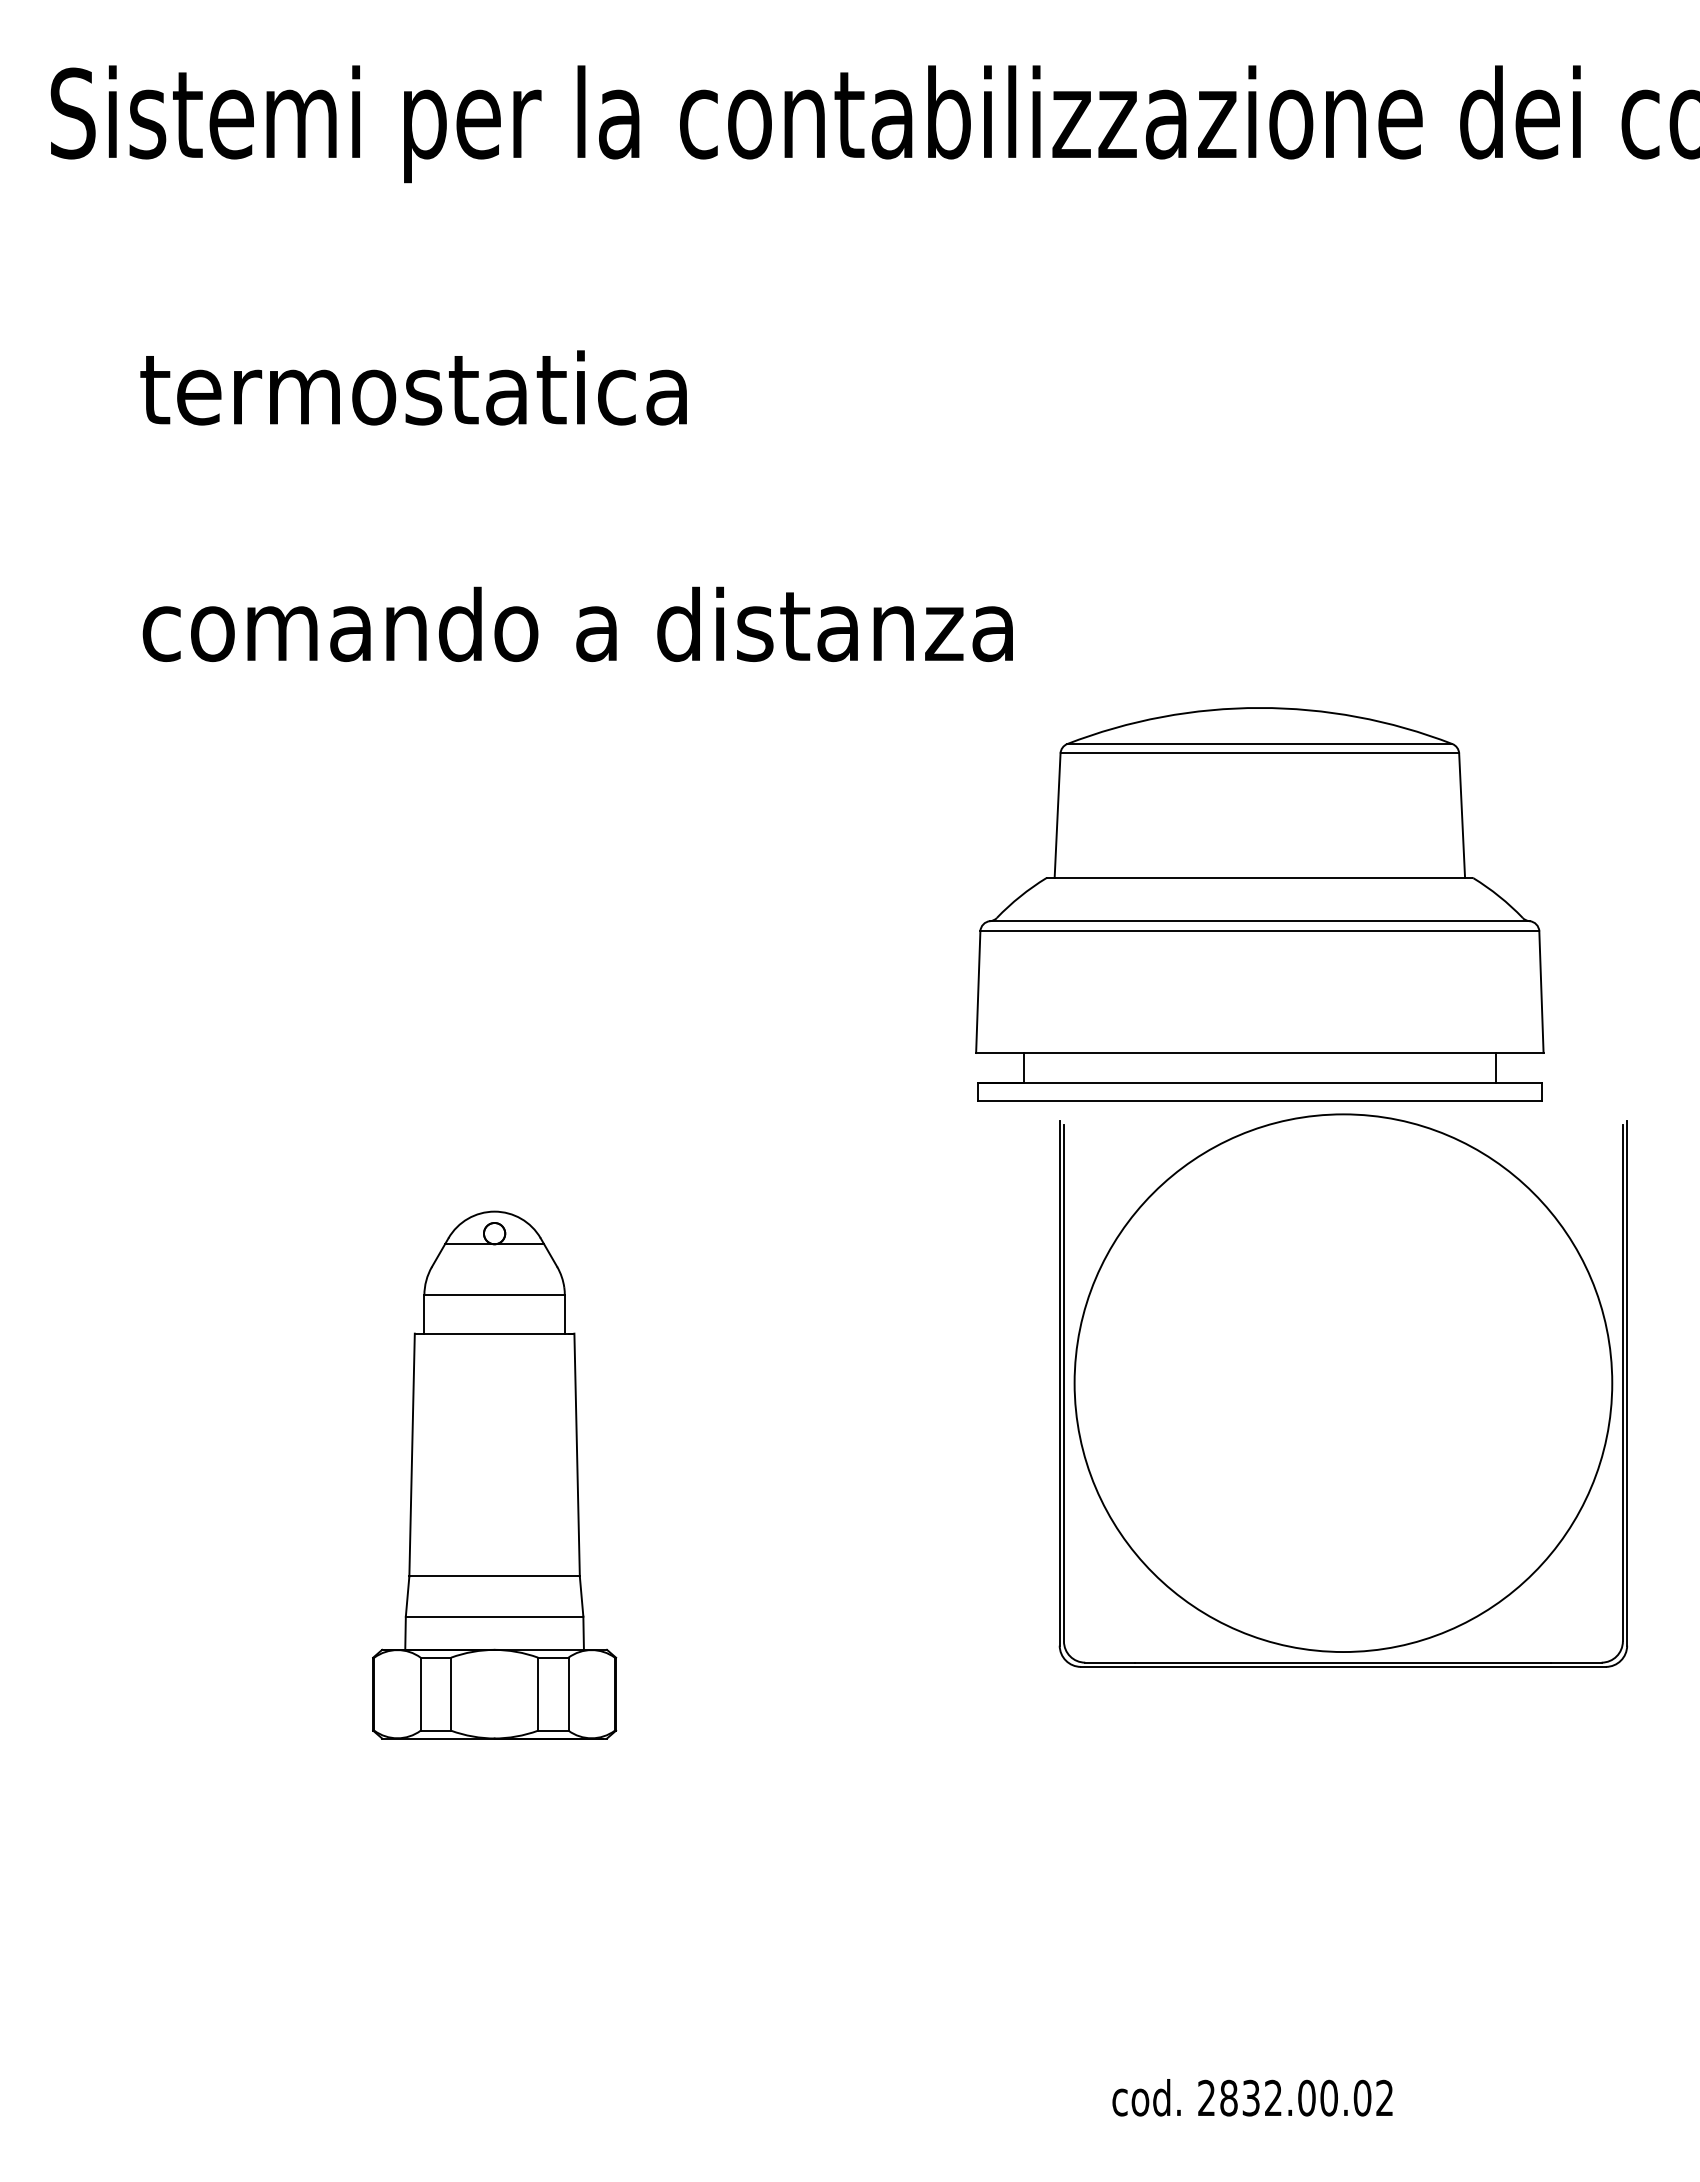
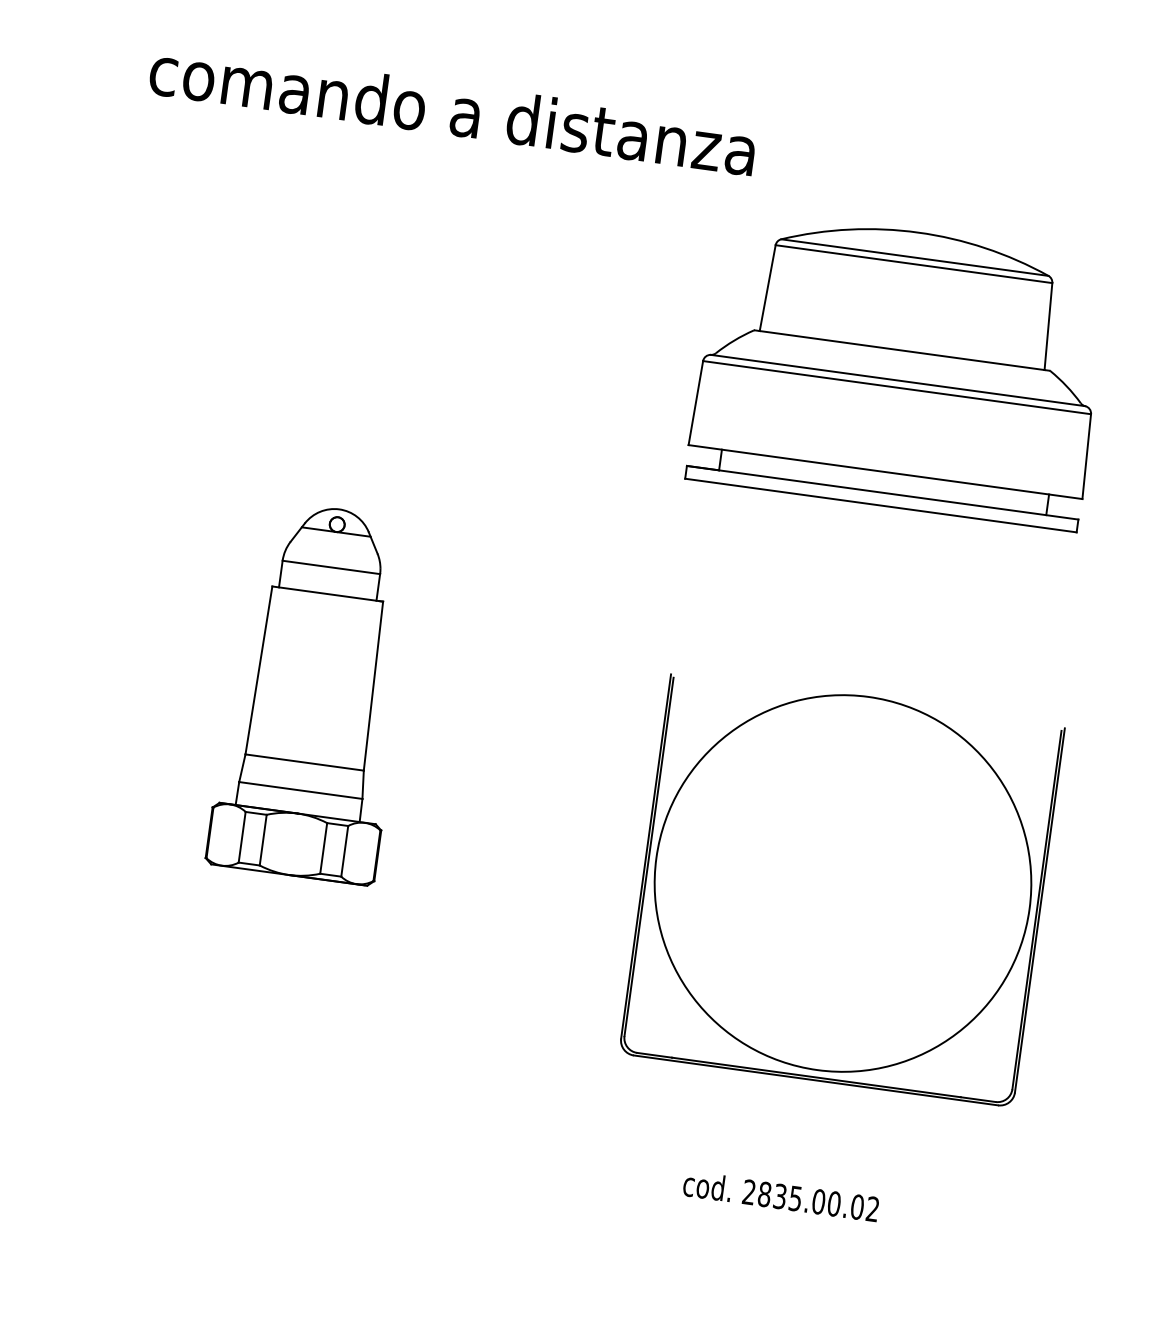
part: (1342, 1390) -> (841, 888), moved
text: (1273, 2097) -> (795, 1198), 2832.00.02 -> 2835.00.02

